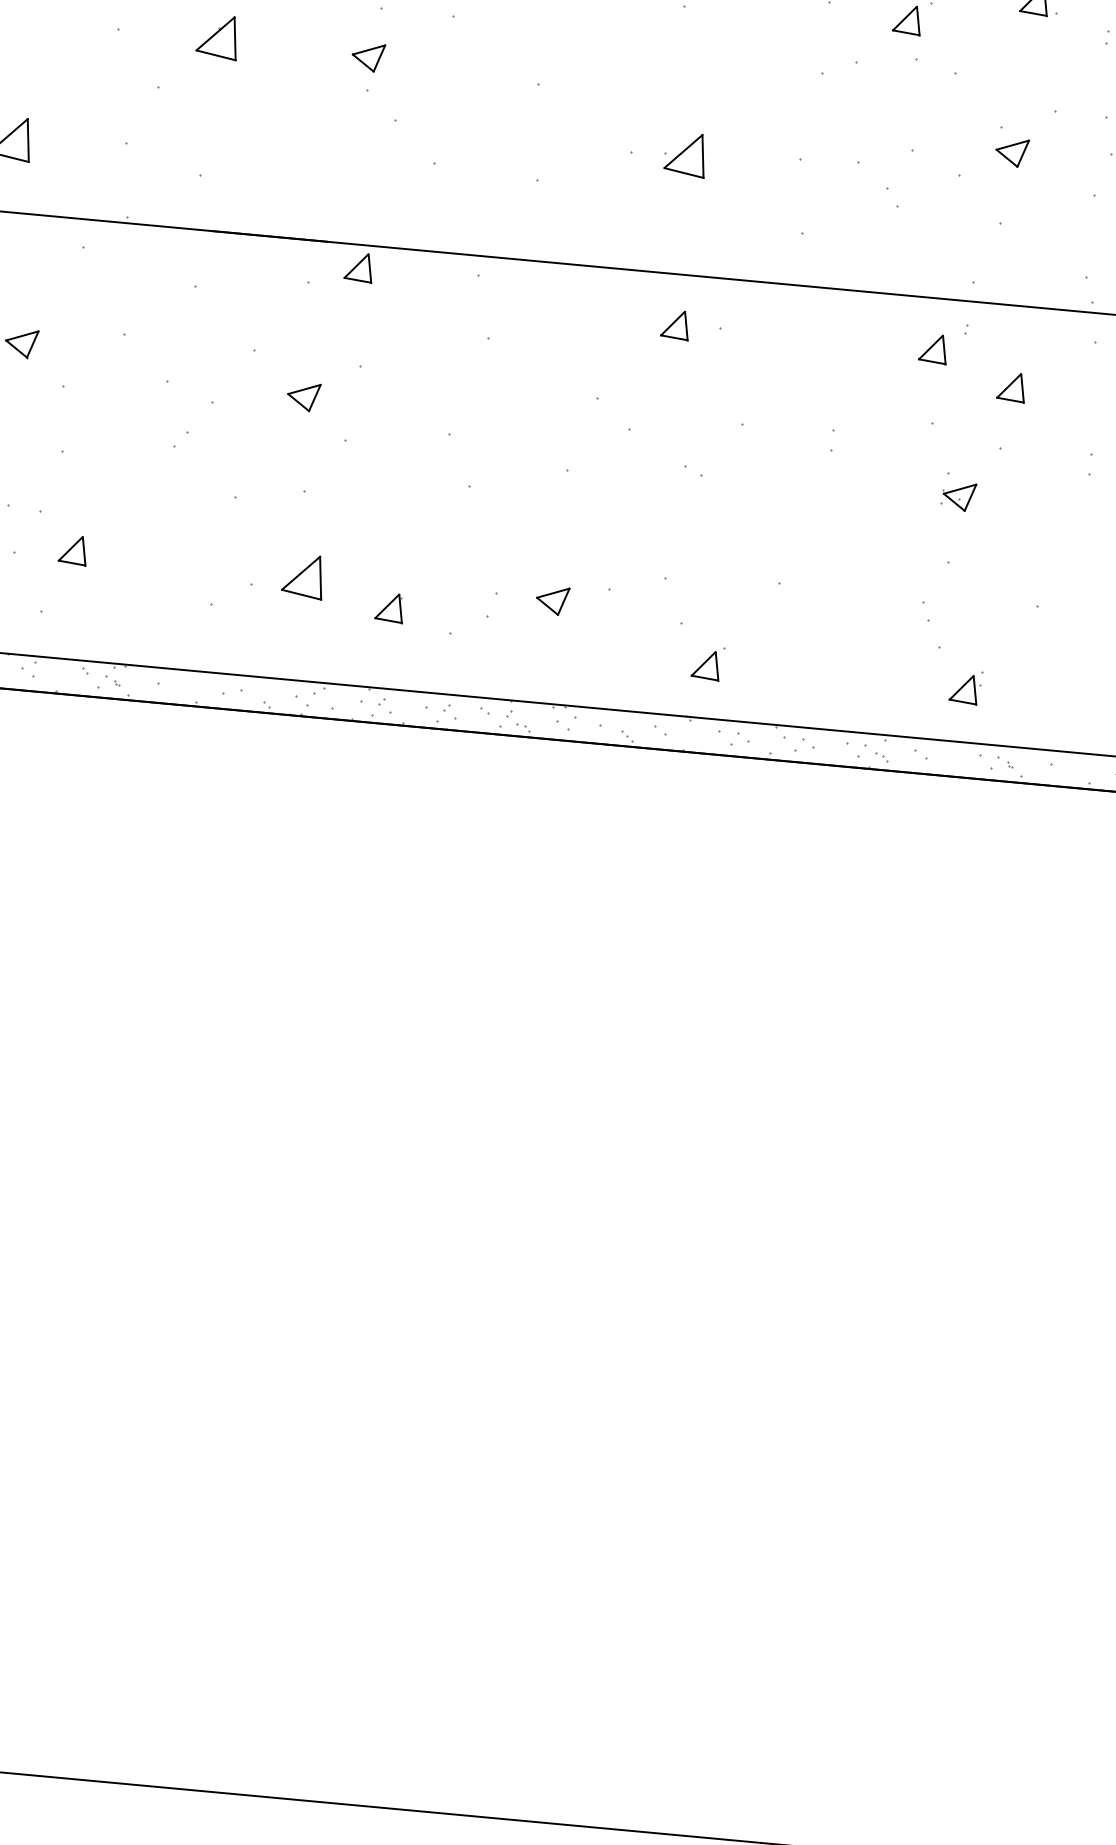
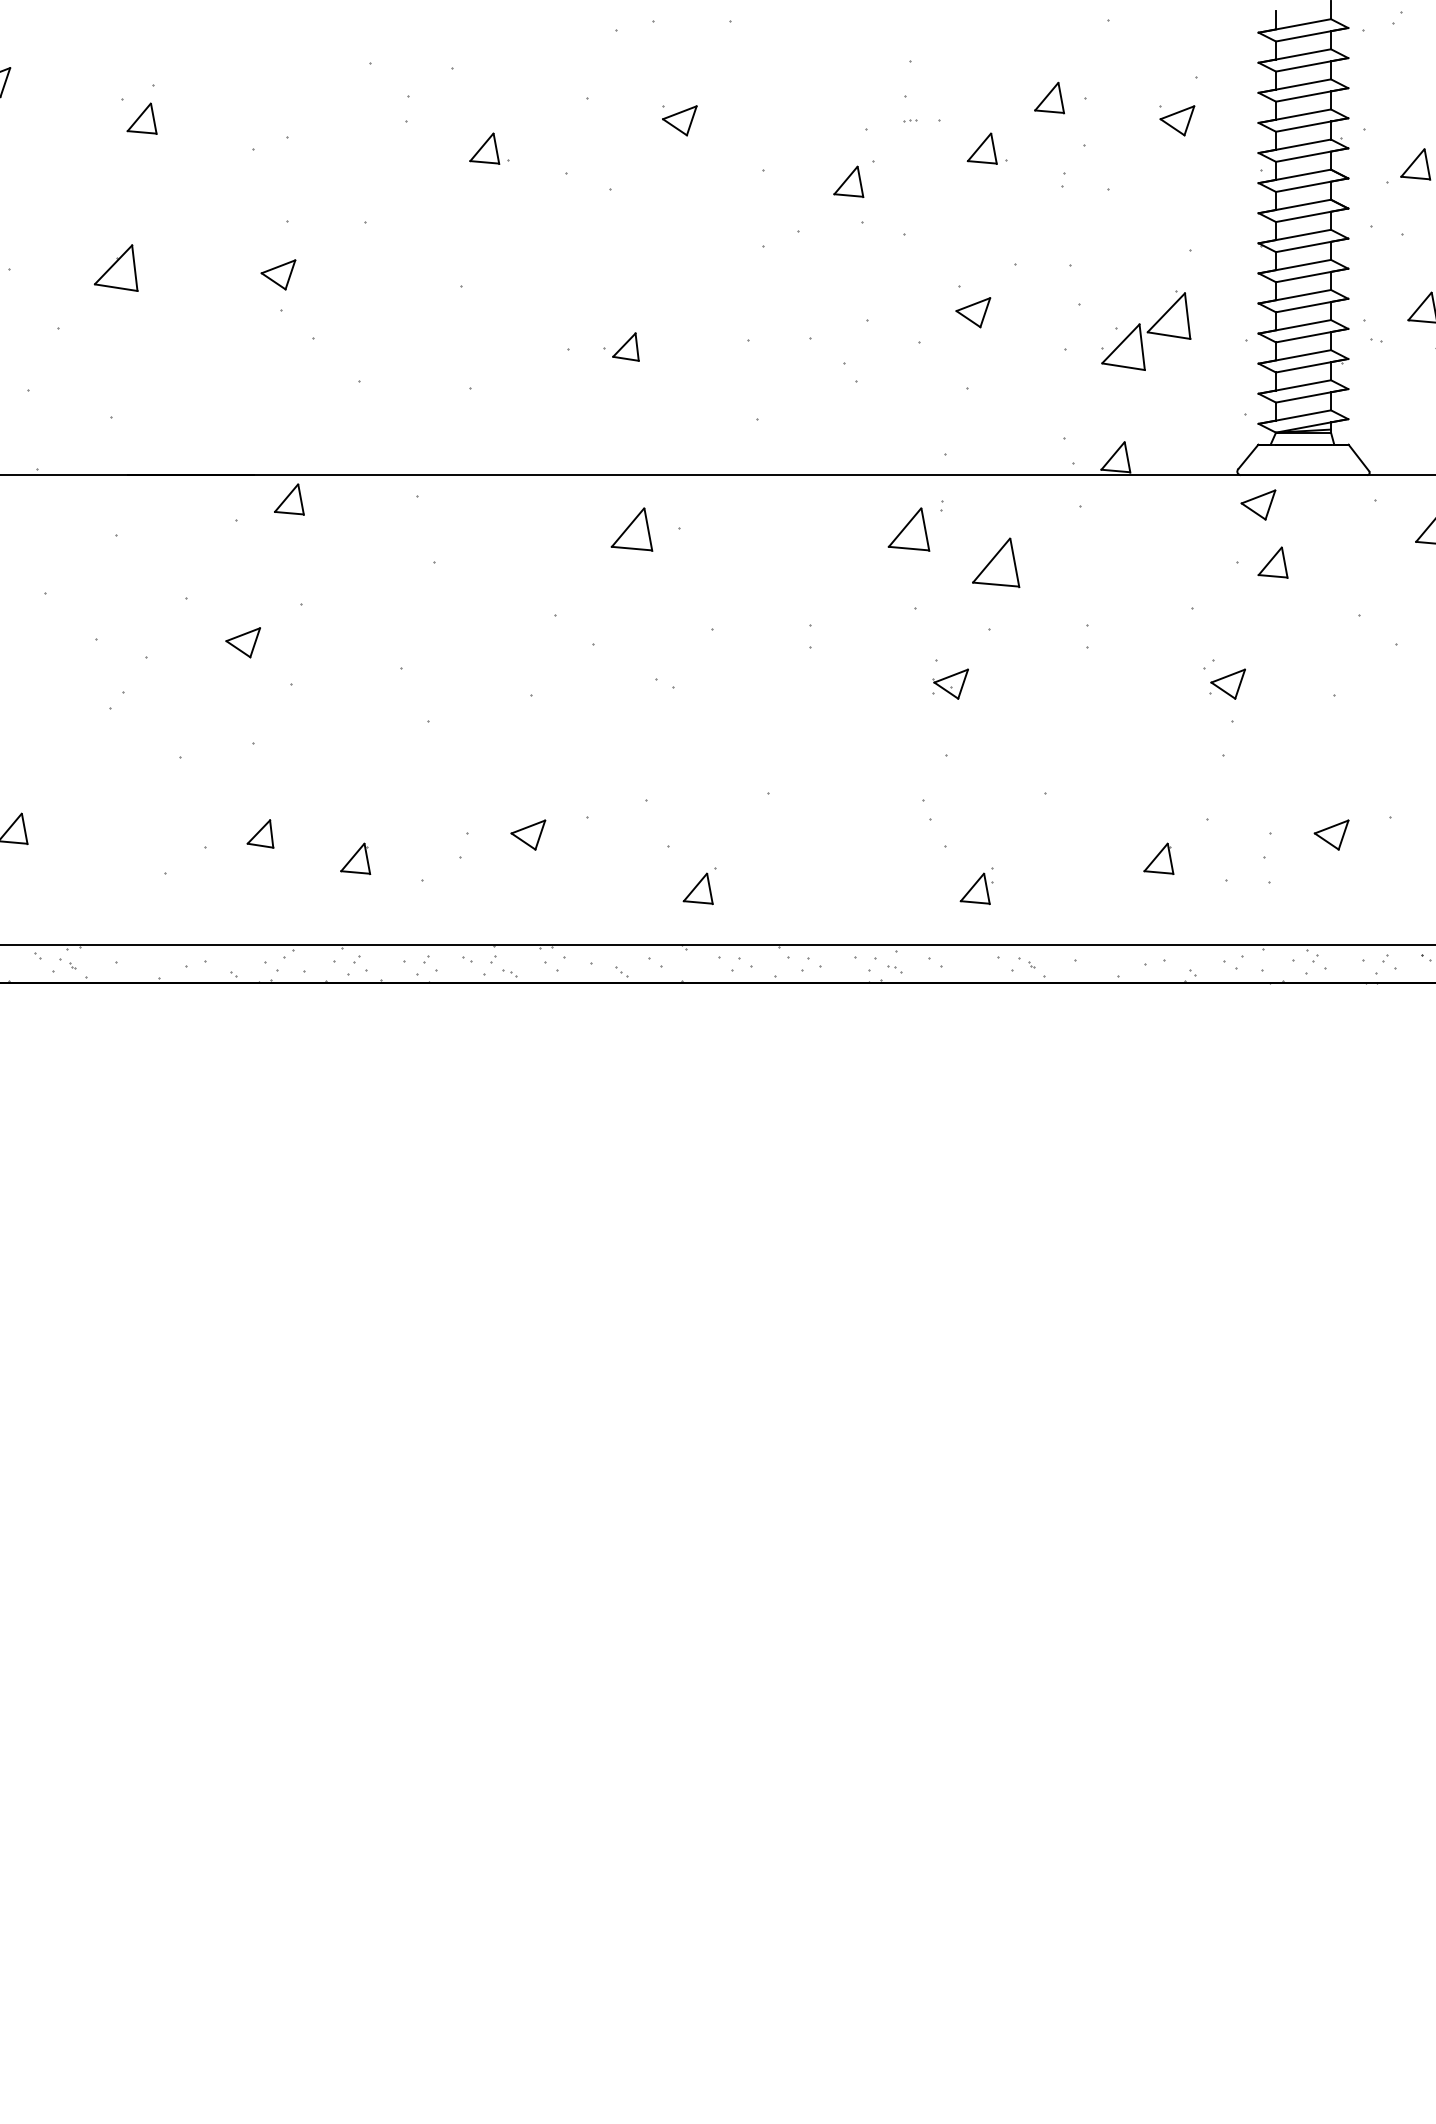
part: (685, 154) -> (625, 346), size x0.6
part: (675, 325) -> (631, 529), size x1.4
part: (932, 348) -> (908, 529), size x1.4
part: (1011, 387) -> (995, 562), size x1.6
part: (303, 576) -> (260, 833), size x0.6

